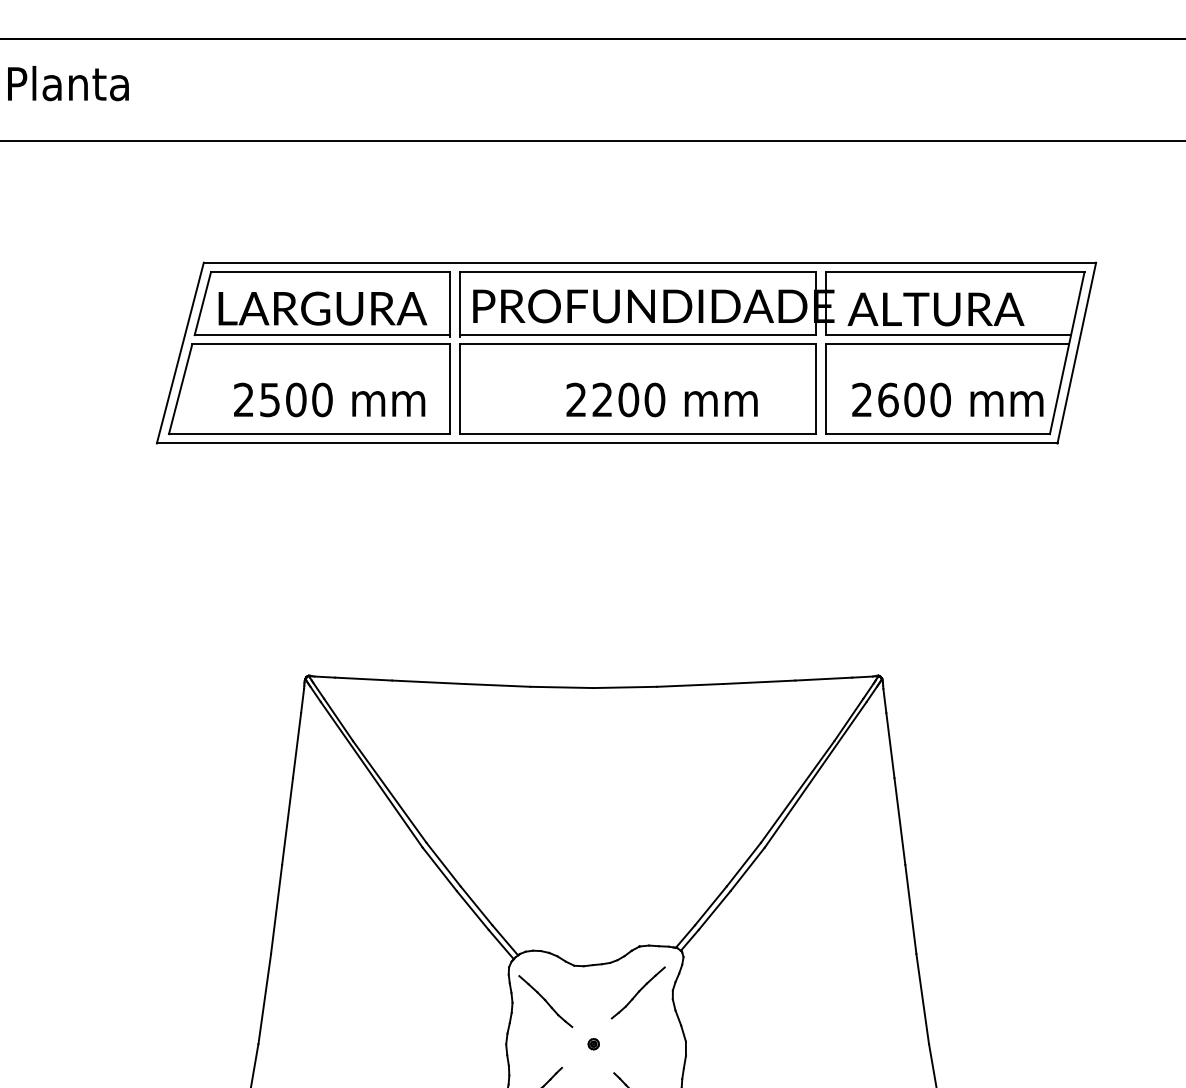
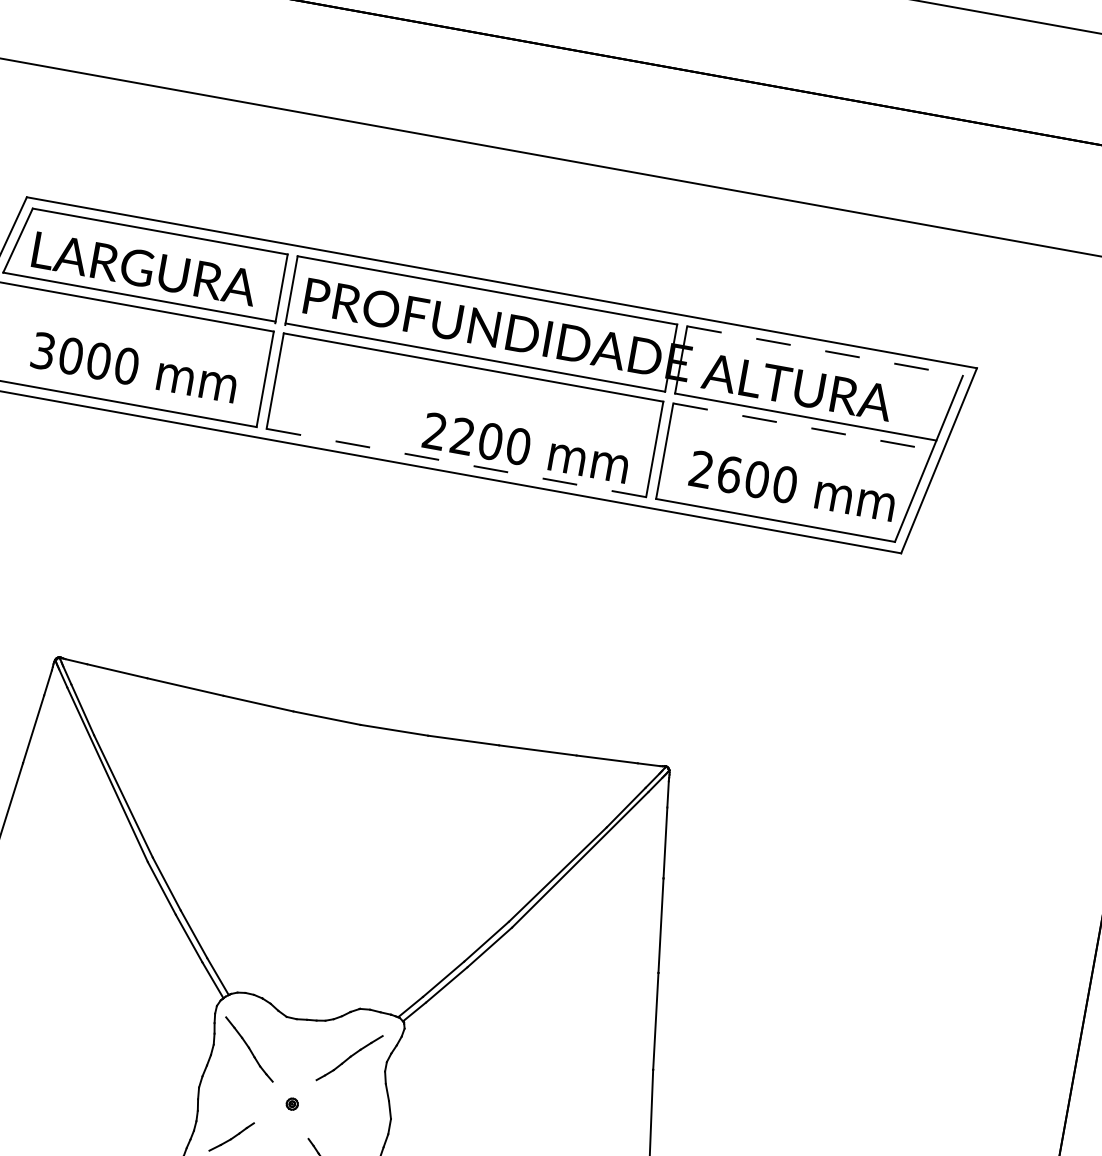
line: (955, 272) -> (825, 351), solid -> dashed
line: (947, 344) -> (803, 426), solid -> dashed
text: (257, 399) -> (57, 353), 2500 -> 3000
text: (661, 399) -> (525, 447), moved
line: (637, 434) -> (455, 463), solid -> dashed

